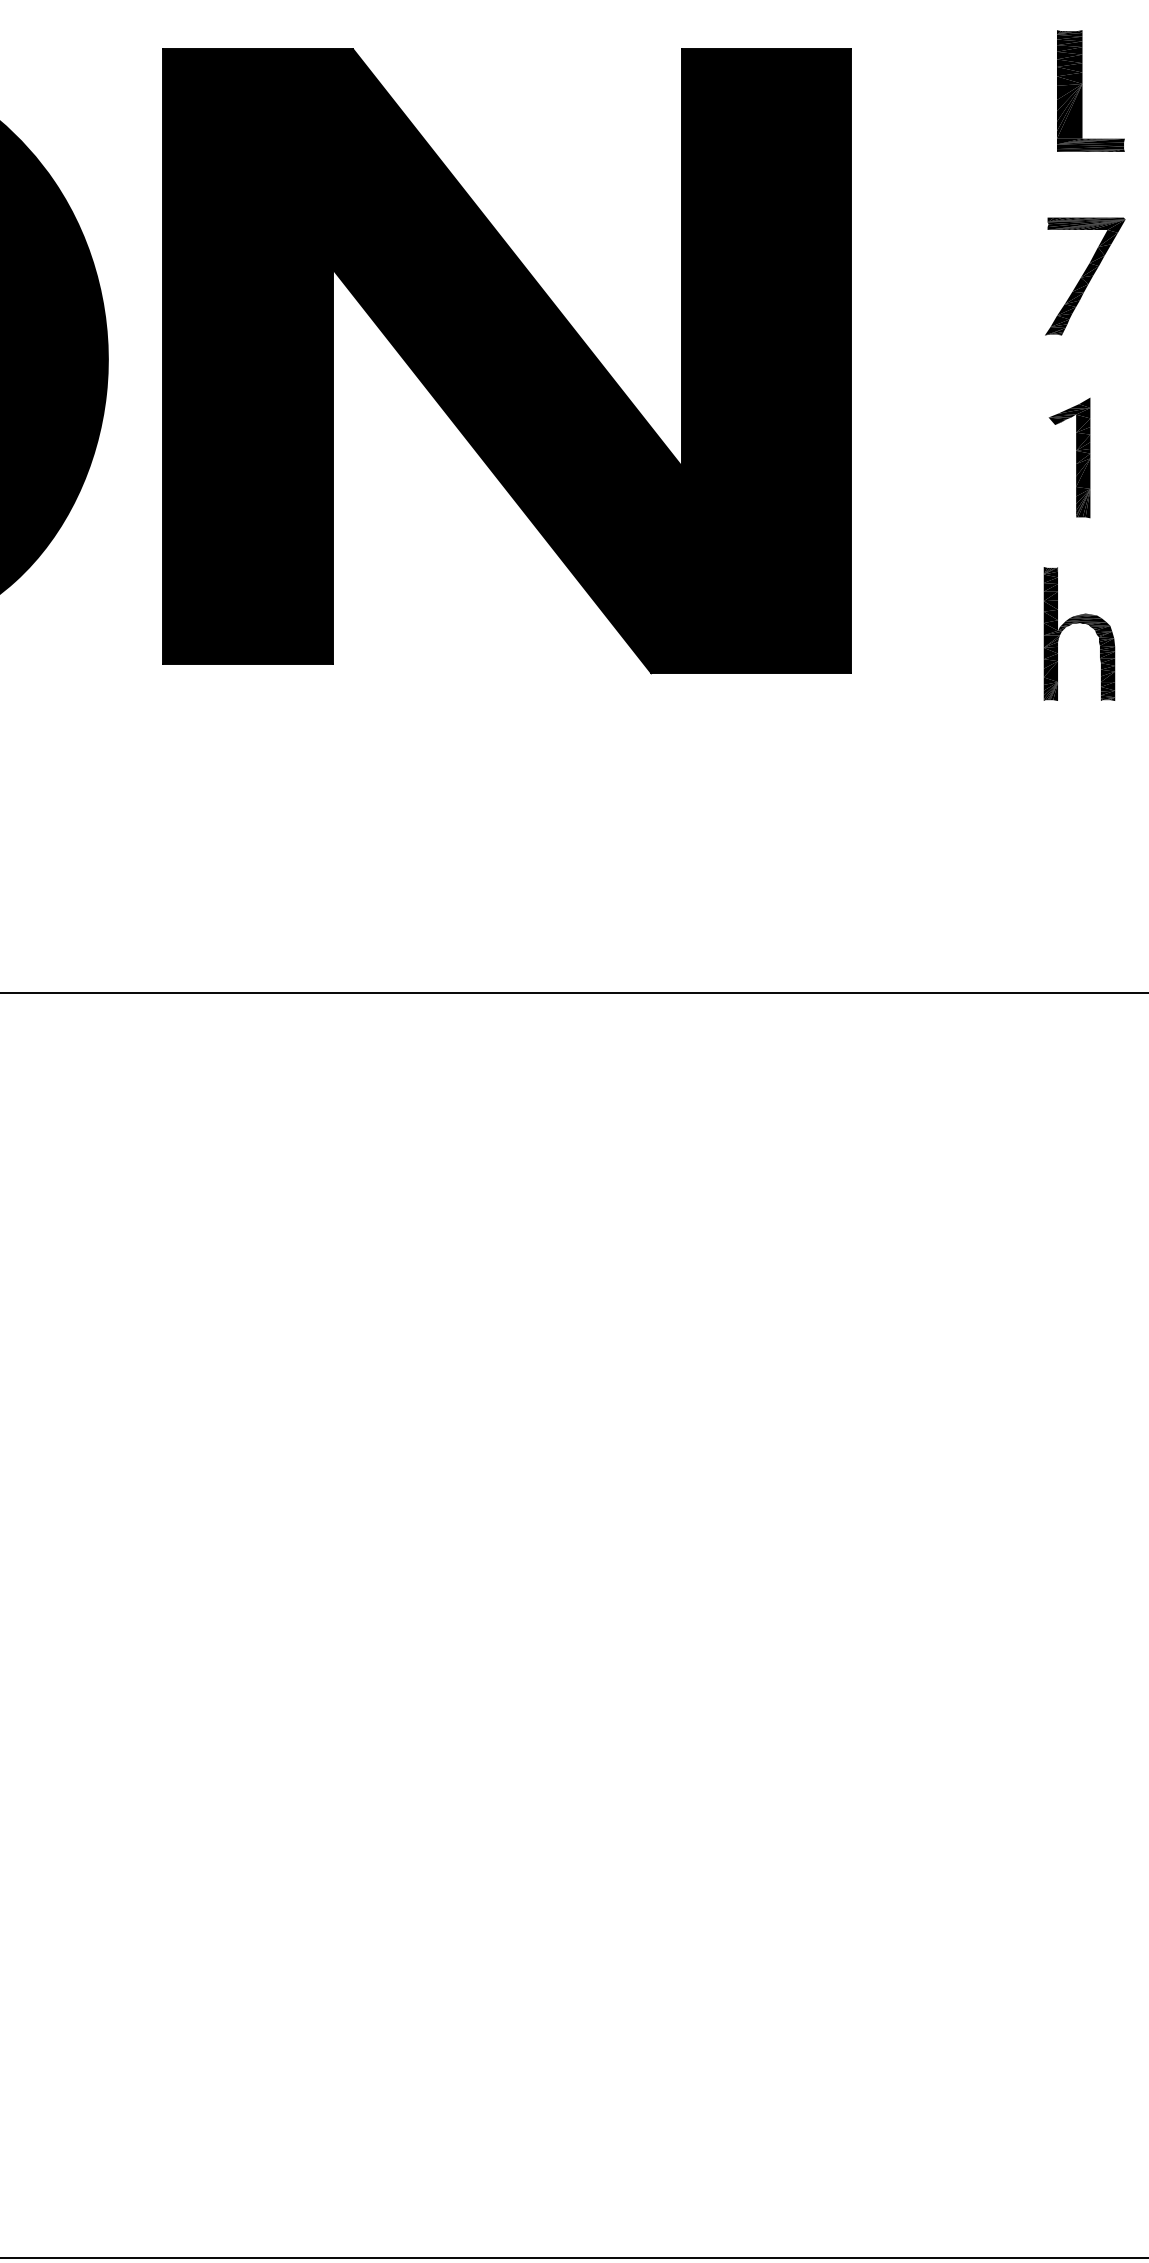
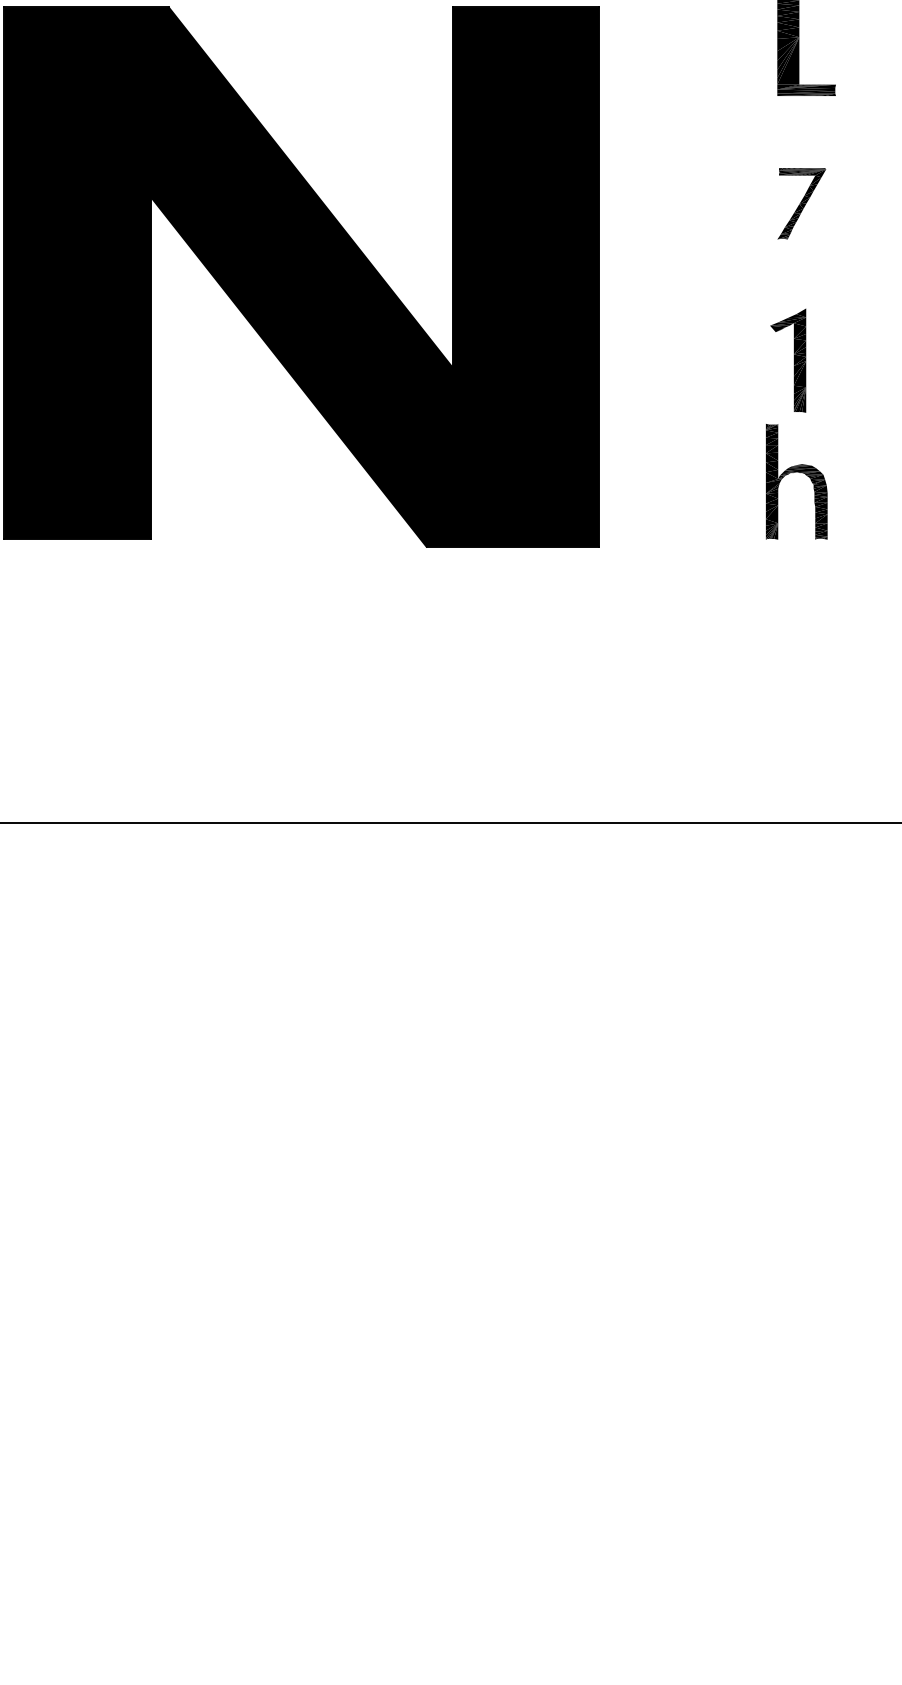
part: (1085, 276) -> (801, 203), size x0.7
part: (1079, 623) -> (796, 472), moved

